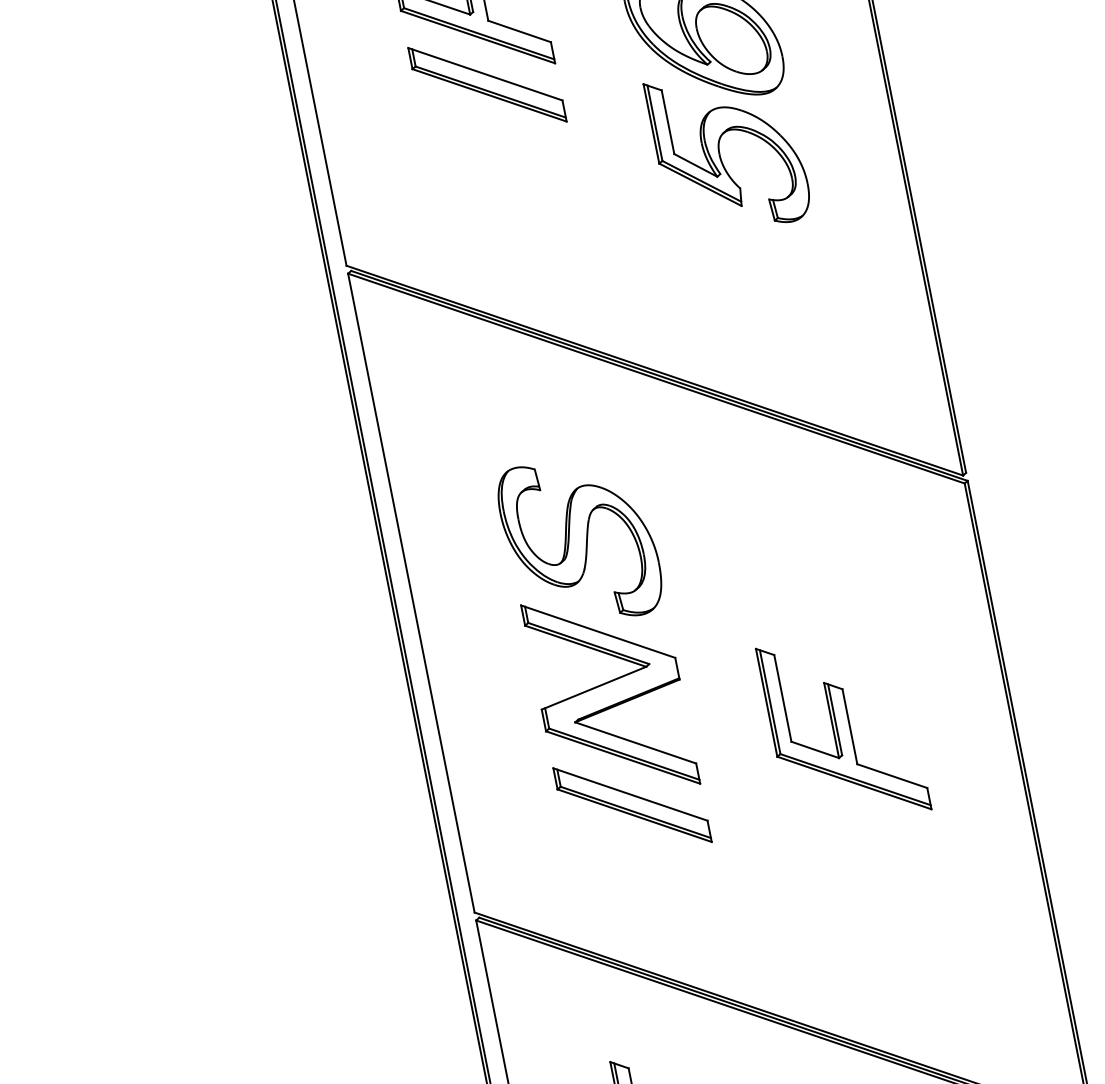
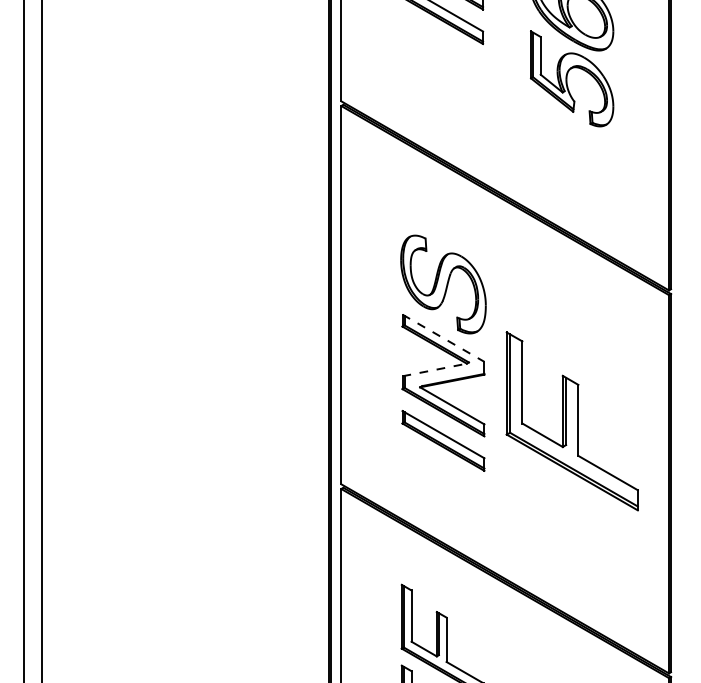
line: (598, 632) -> (443, 338), solid -> dashed
line: (593, 687) -> (434, 369), solid -> dashed
part: (843, 729) -> (572, 421), size x1.6

